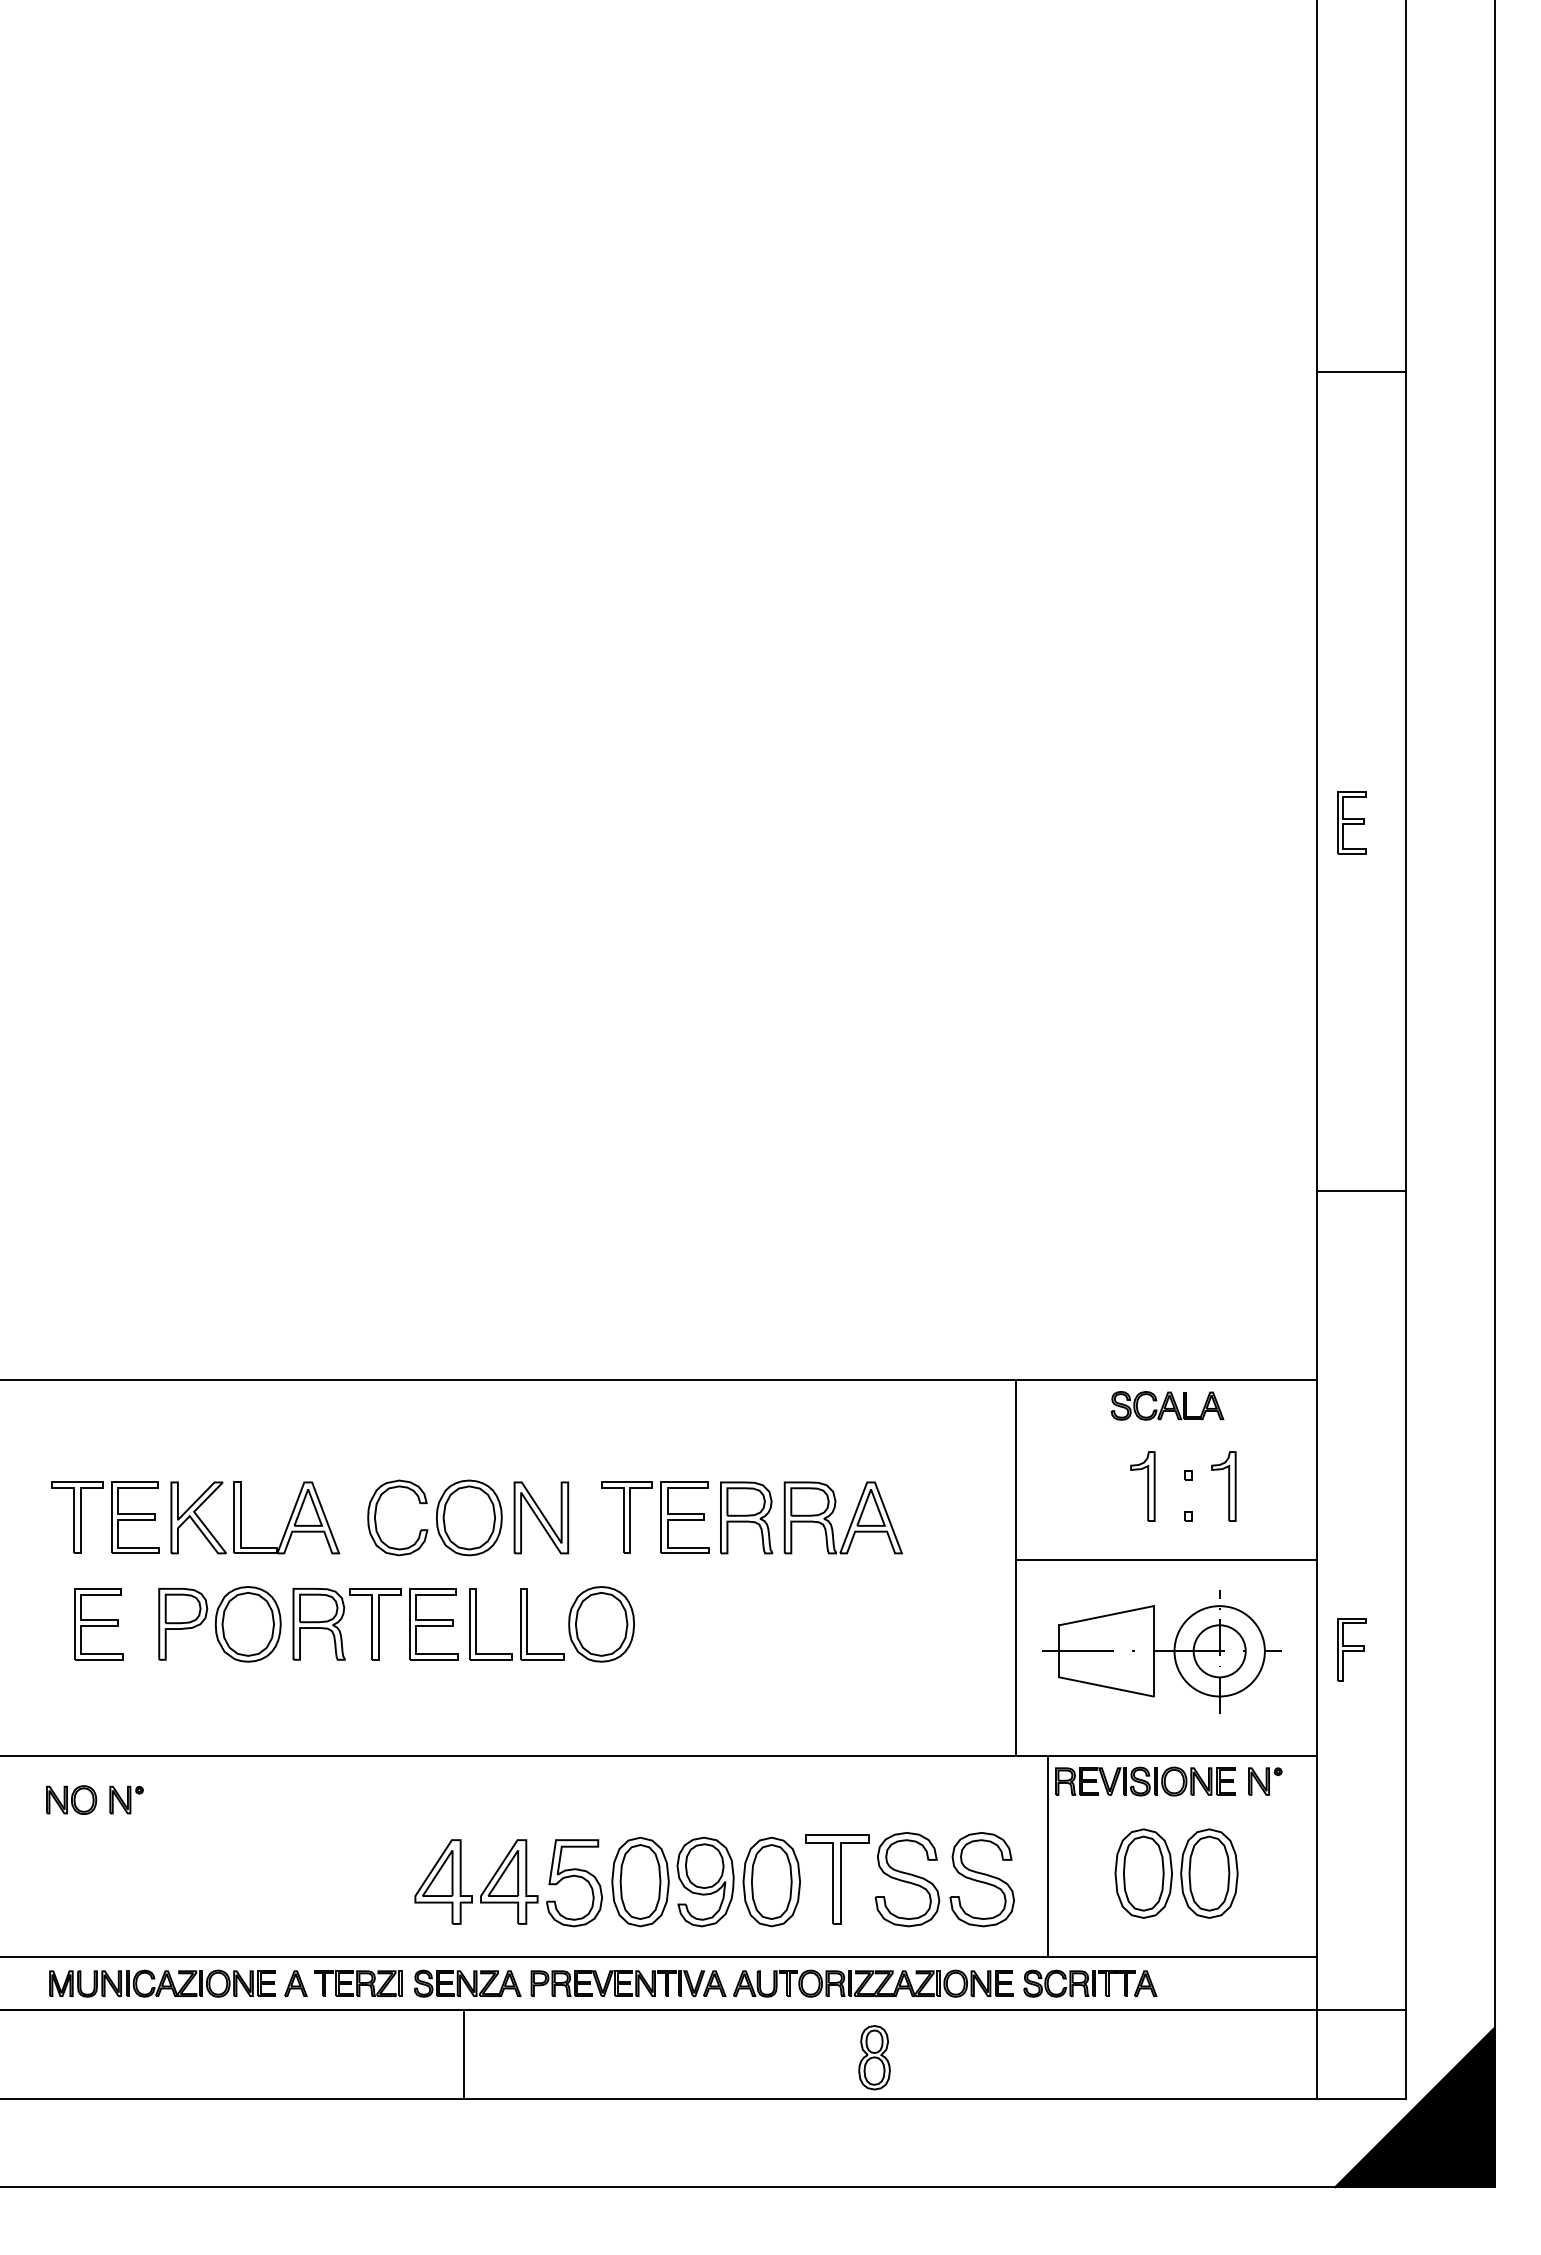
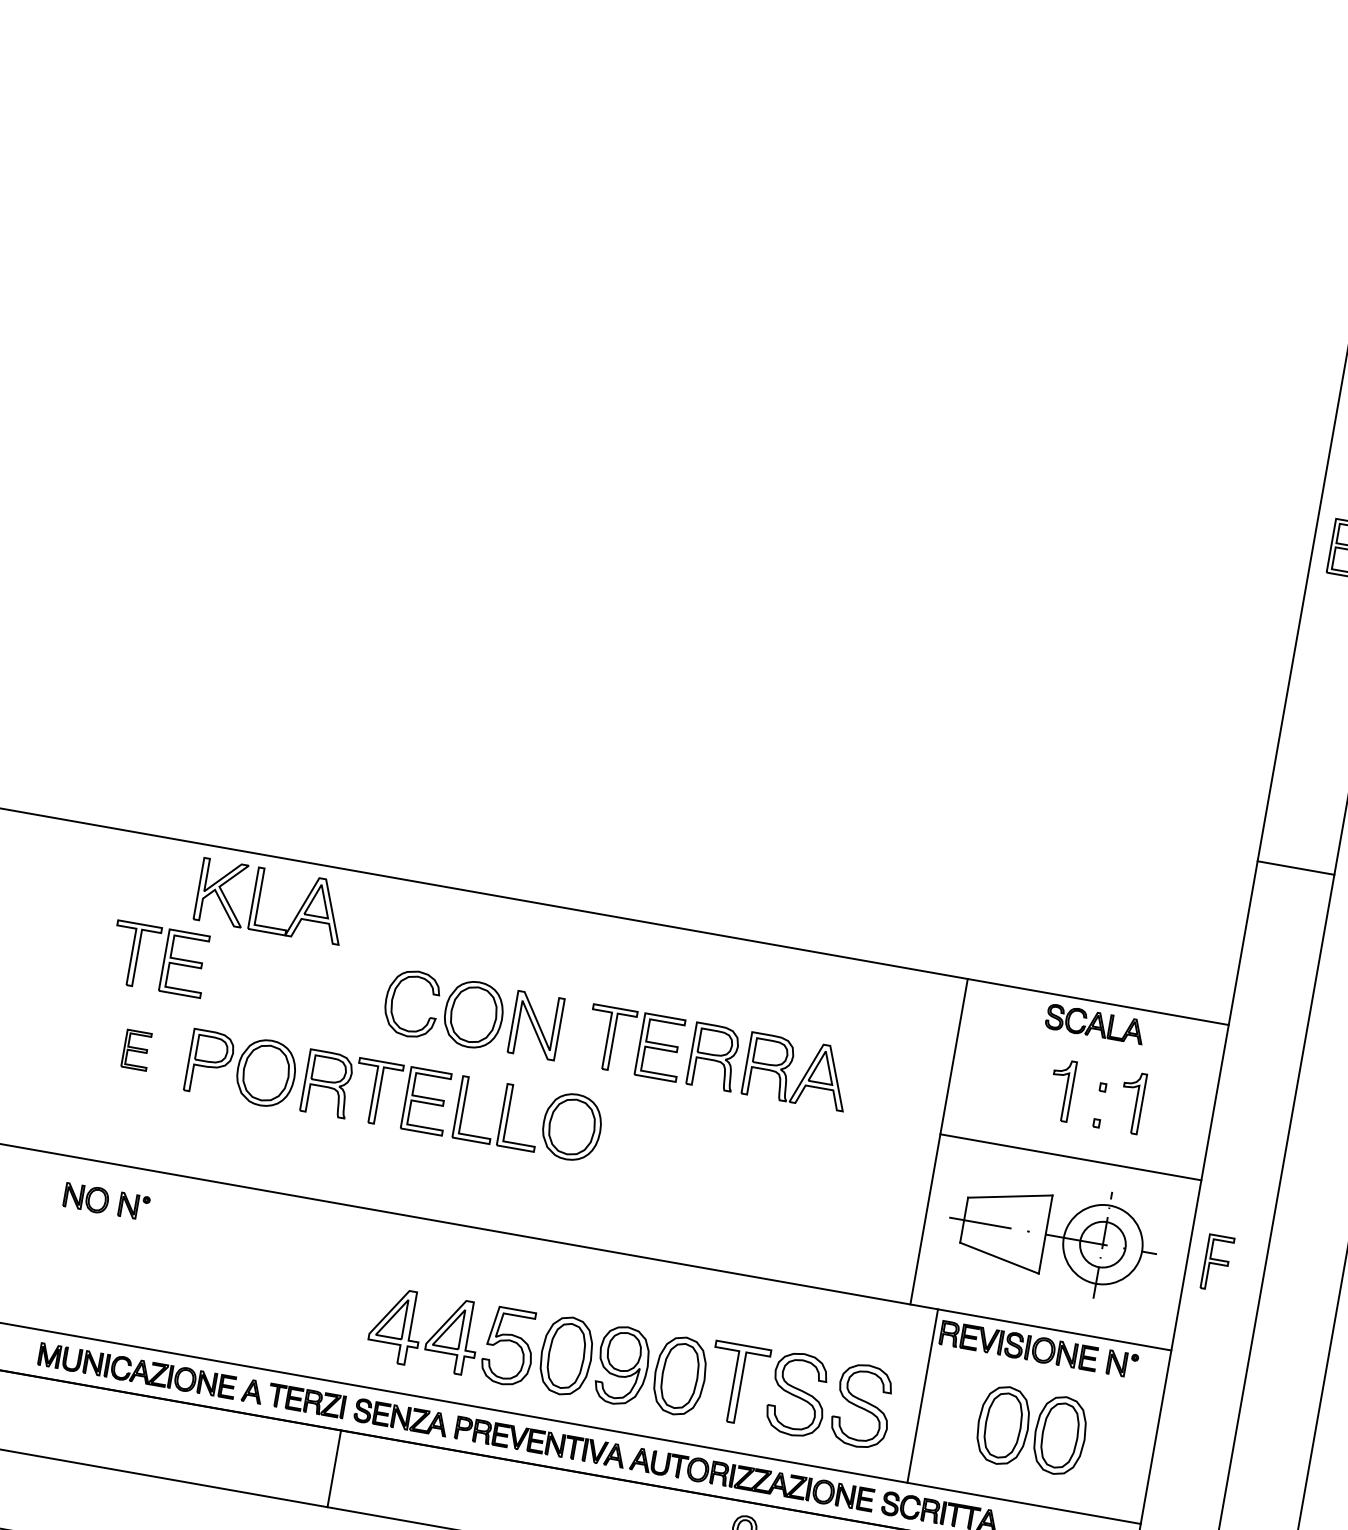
part: (241, 1517) -> (259, 898), moved
part: (98, 1624) -> (136, 1050), size x0.6
line: (463, 2053) -> (334, 1468), moved

